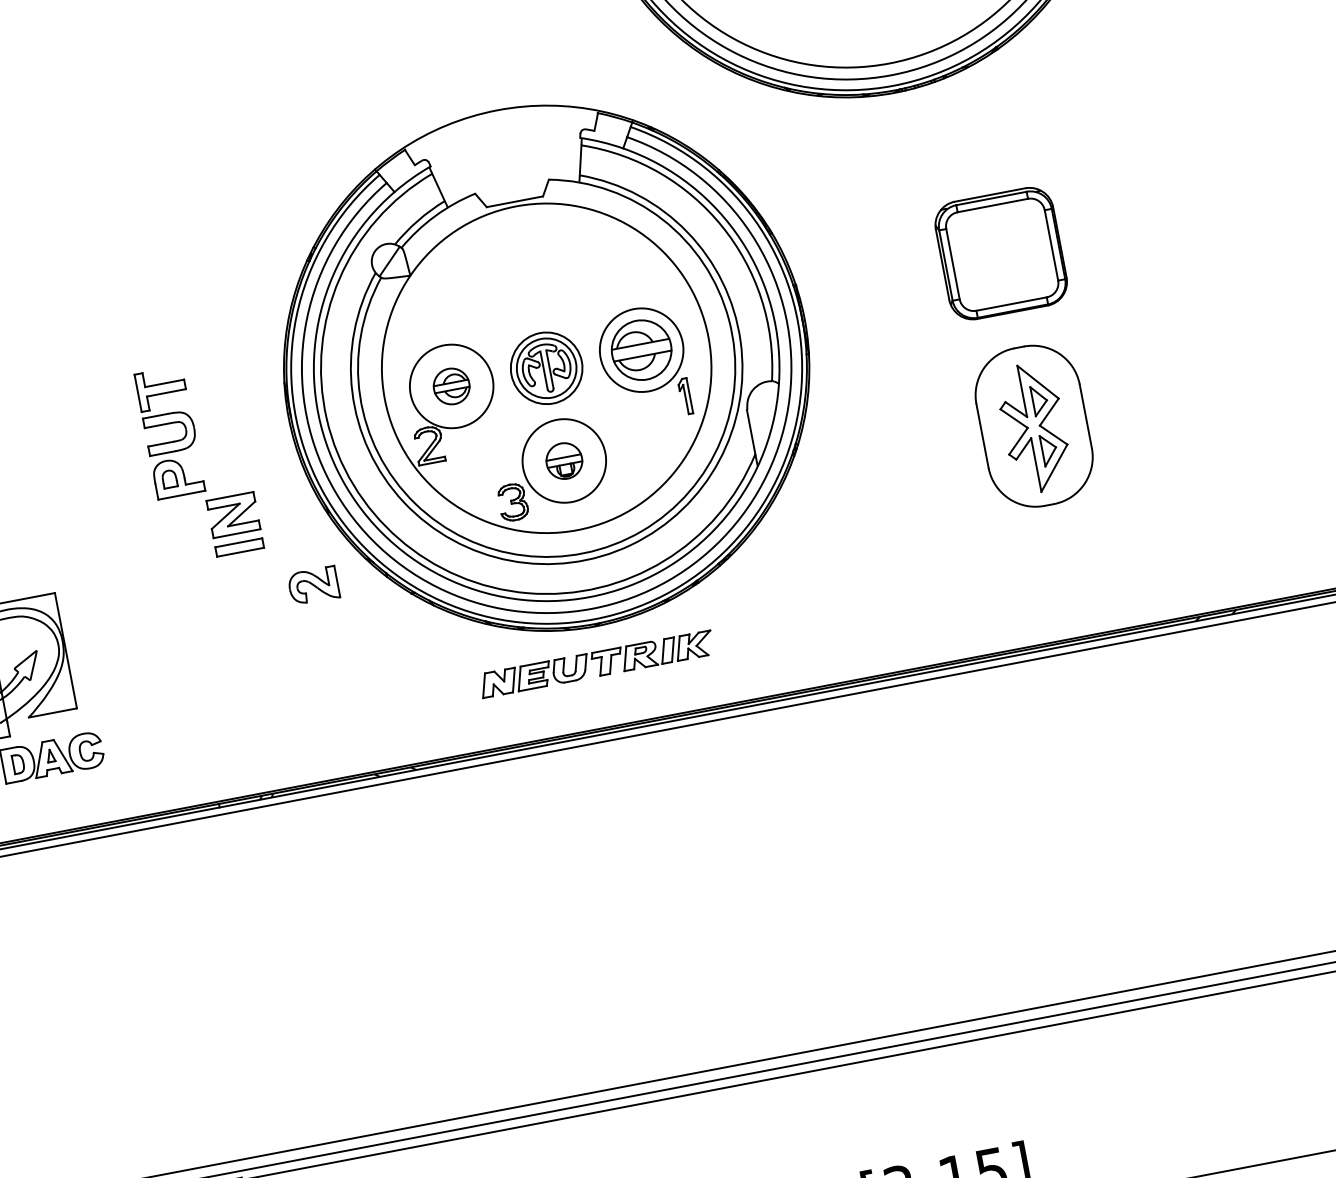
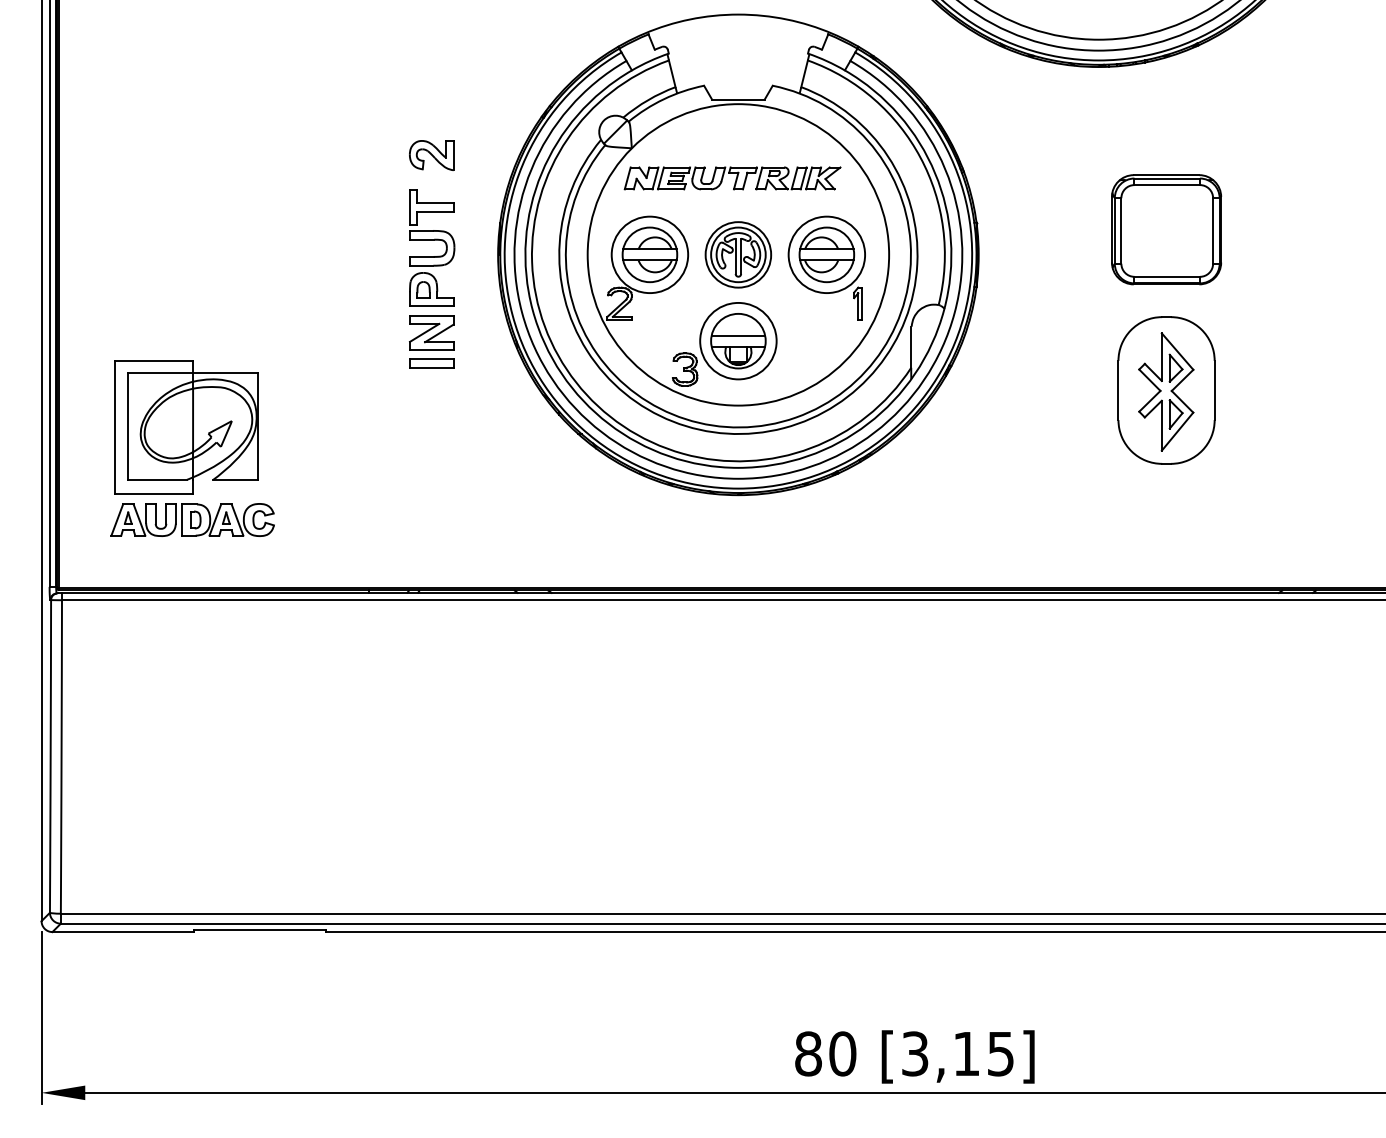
part: (451, 386) -> (649, 254), size x1.67
part: (169, 424) -> (432, 240), moved
part: (564, 461) -> (738, 341), size x1.67
part: (313, 585) -> (431, 155), moved
part: (596, 664) -> (732, 178), moved

